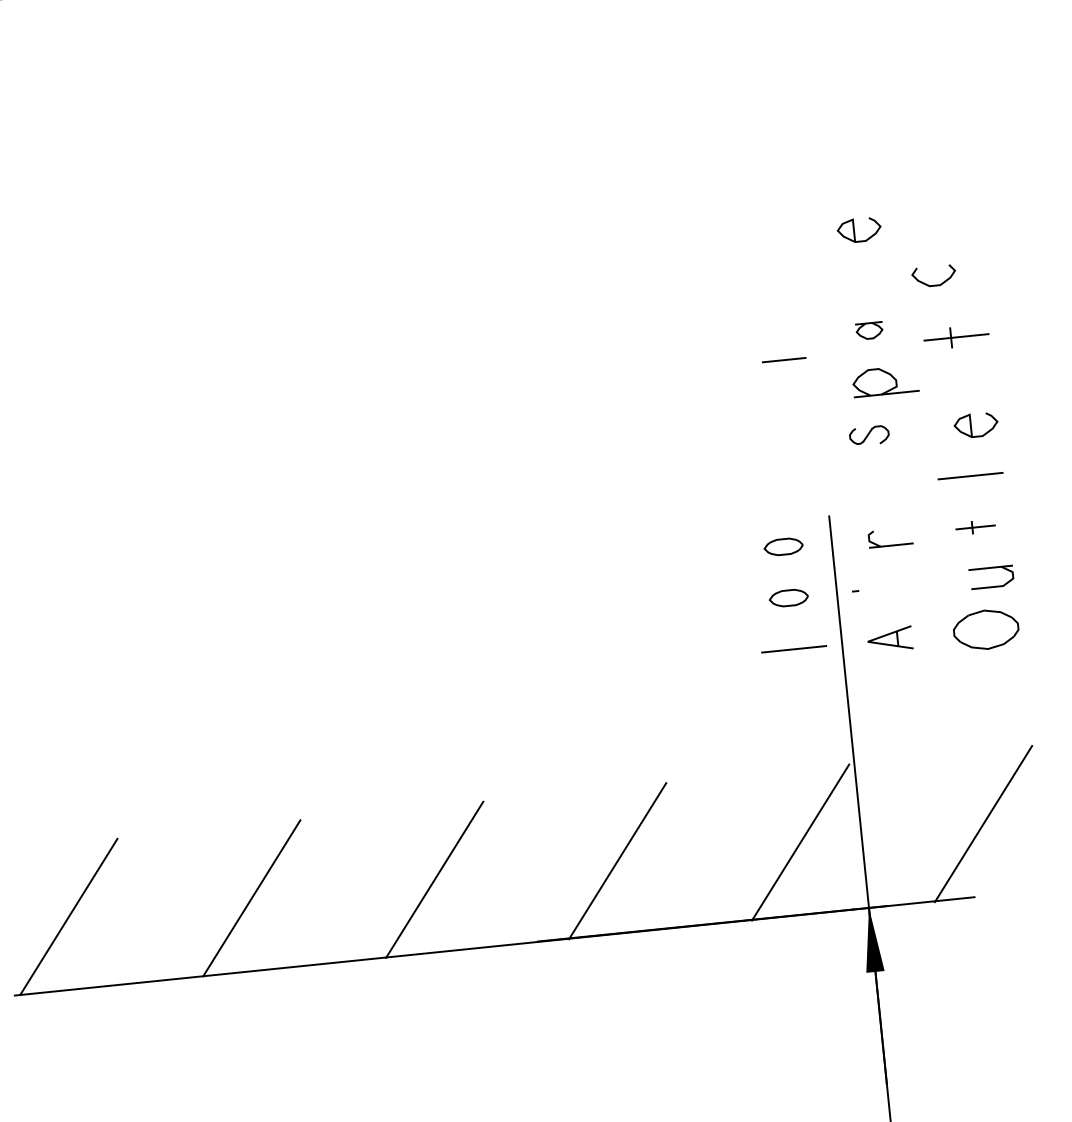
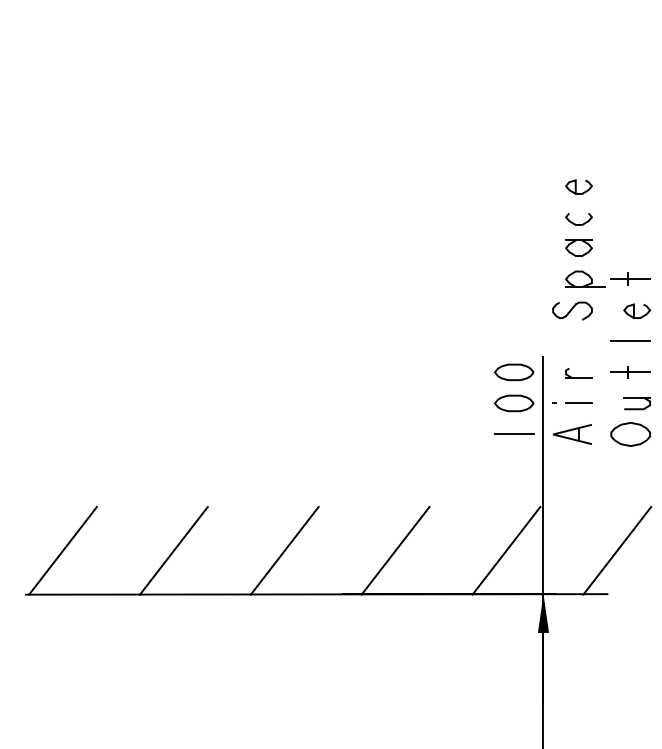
curve: (928, 283) -> (575, 223), moved
part: (868, 329) -> (578, 247), size x1.67
part: (955, 336) -> (630, 278), moved
line: (783, 358) -> (578, 402), moved
part: (869, 434) -> (572, 310), size x1.67
part: (975, 527) -> (630, 372), size x1.67
part: (783, 546) -> (514, 372), size x1.67
part: (789, 598) -> (514, 403), size x1.67
part: (890, 639) -> (572, 434), size x1.43

